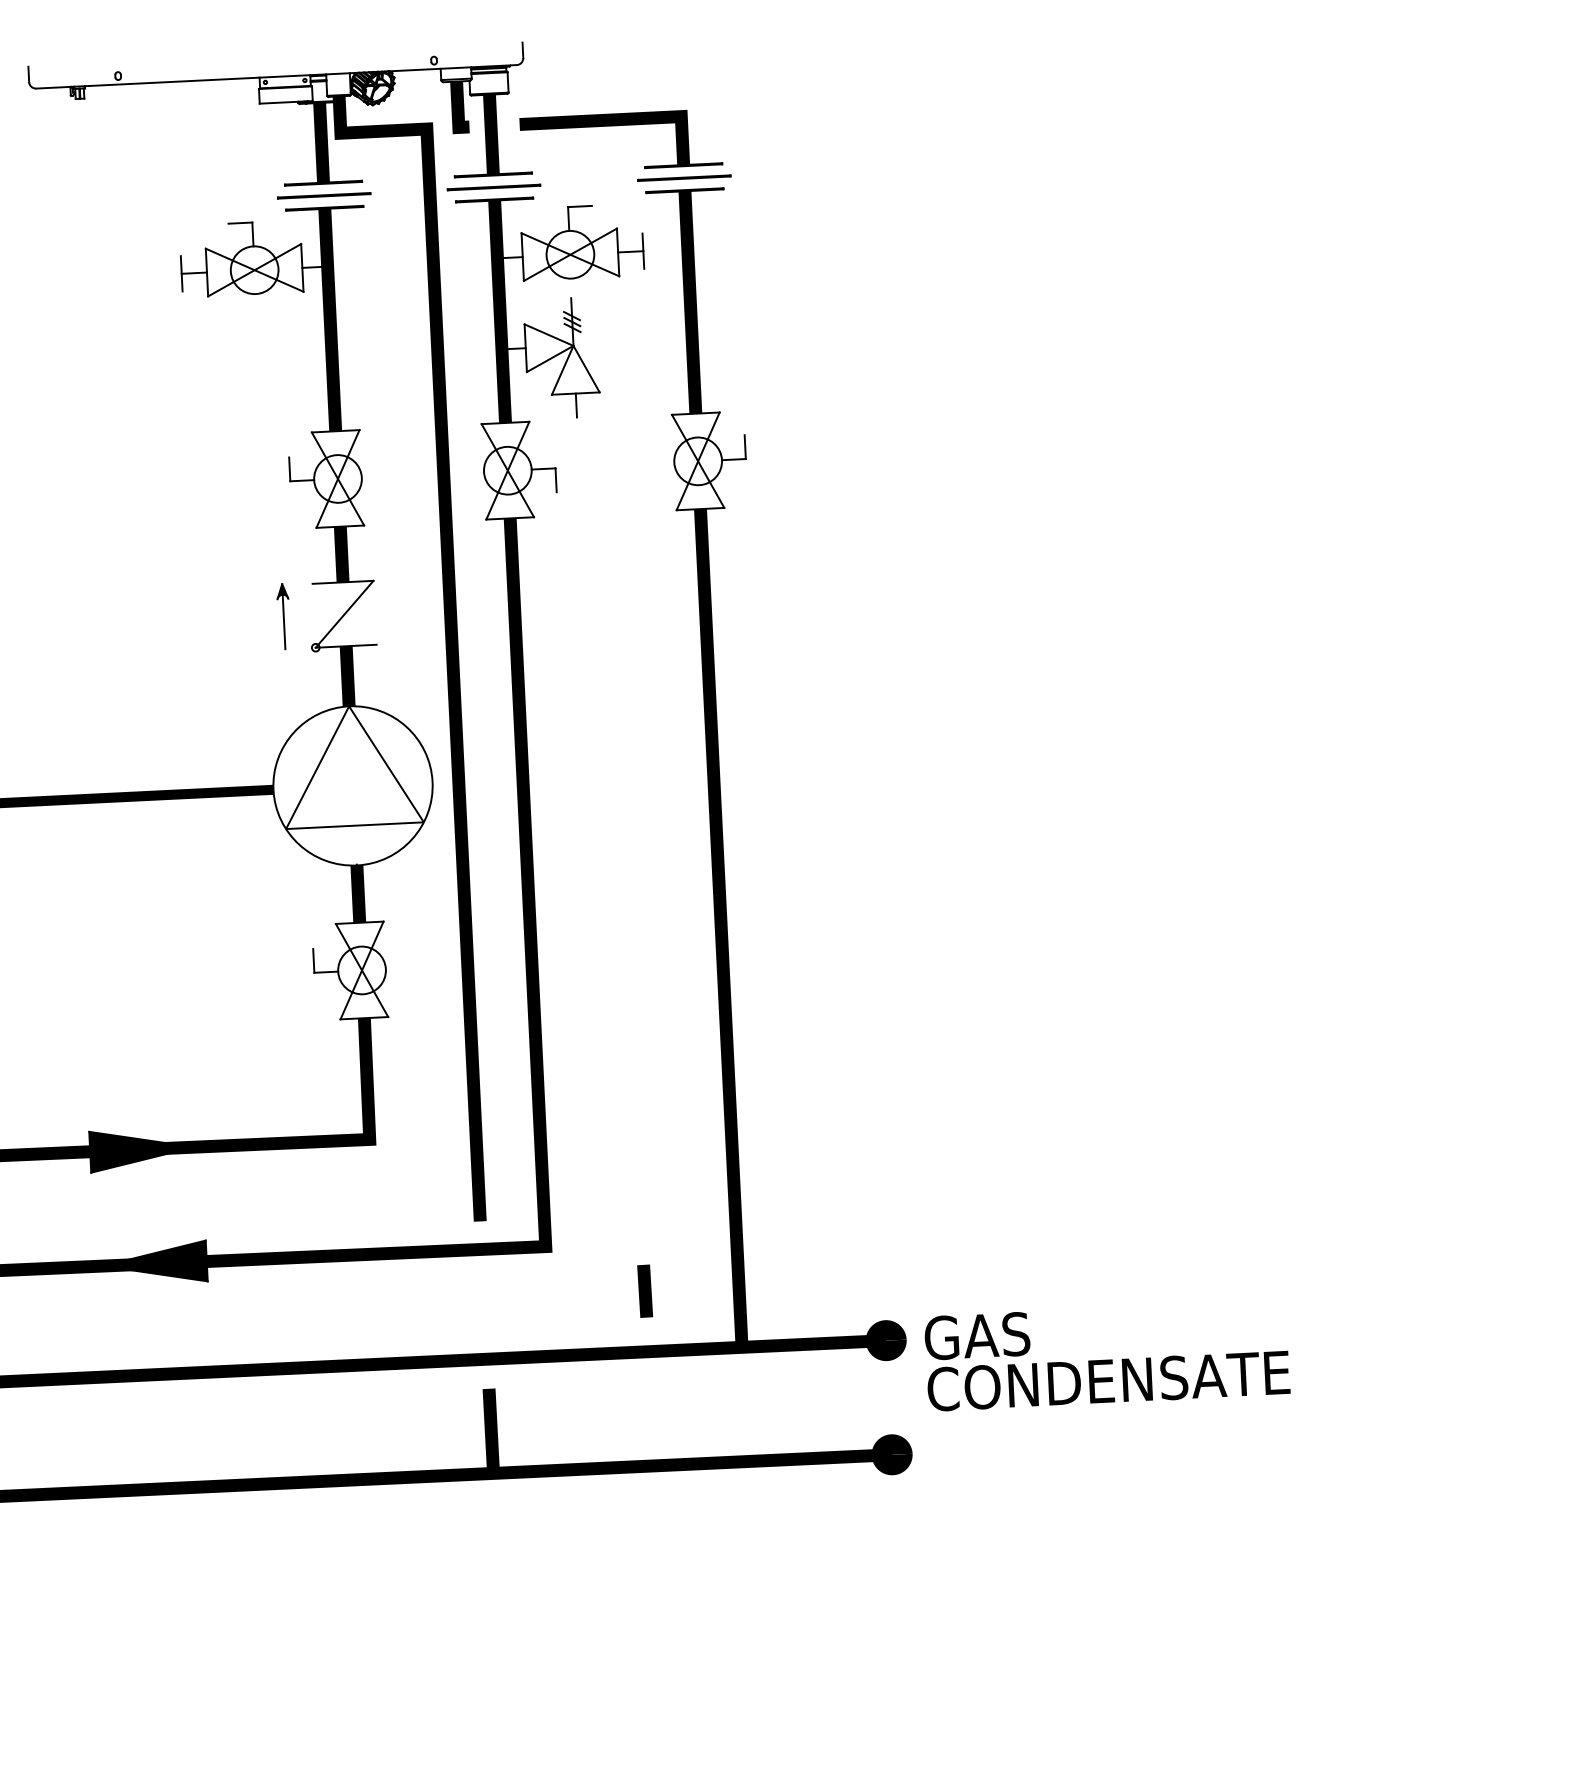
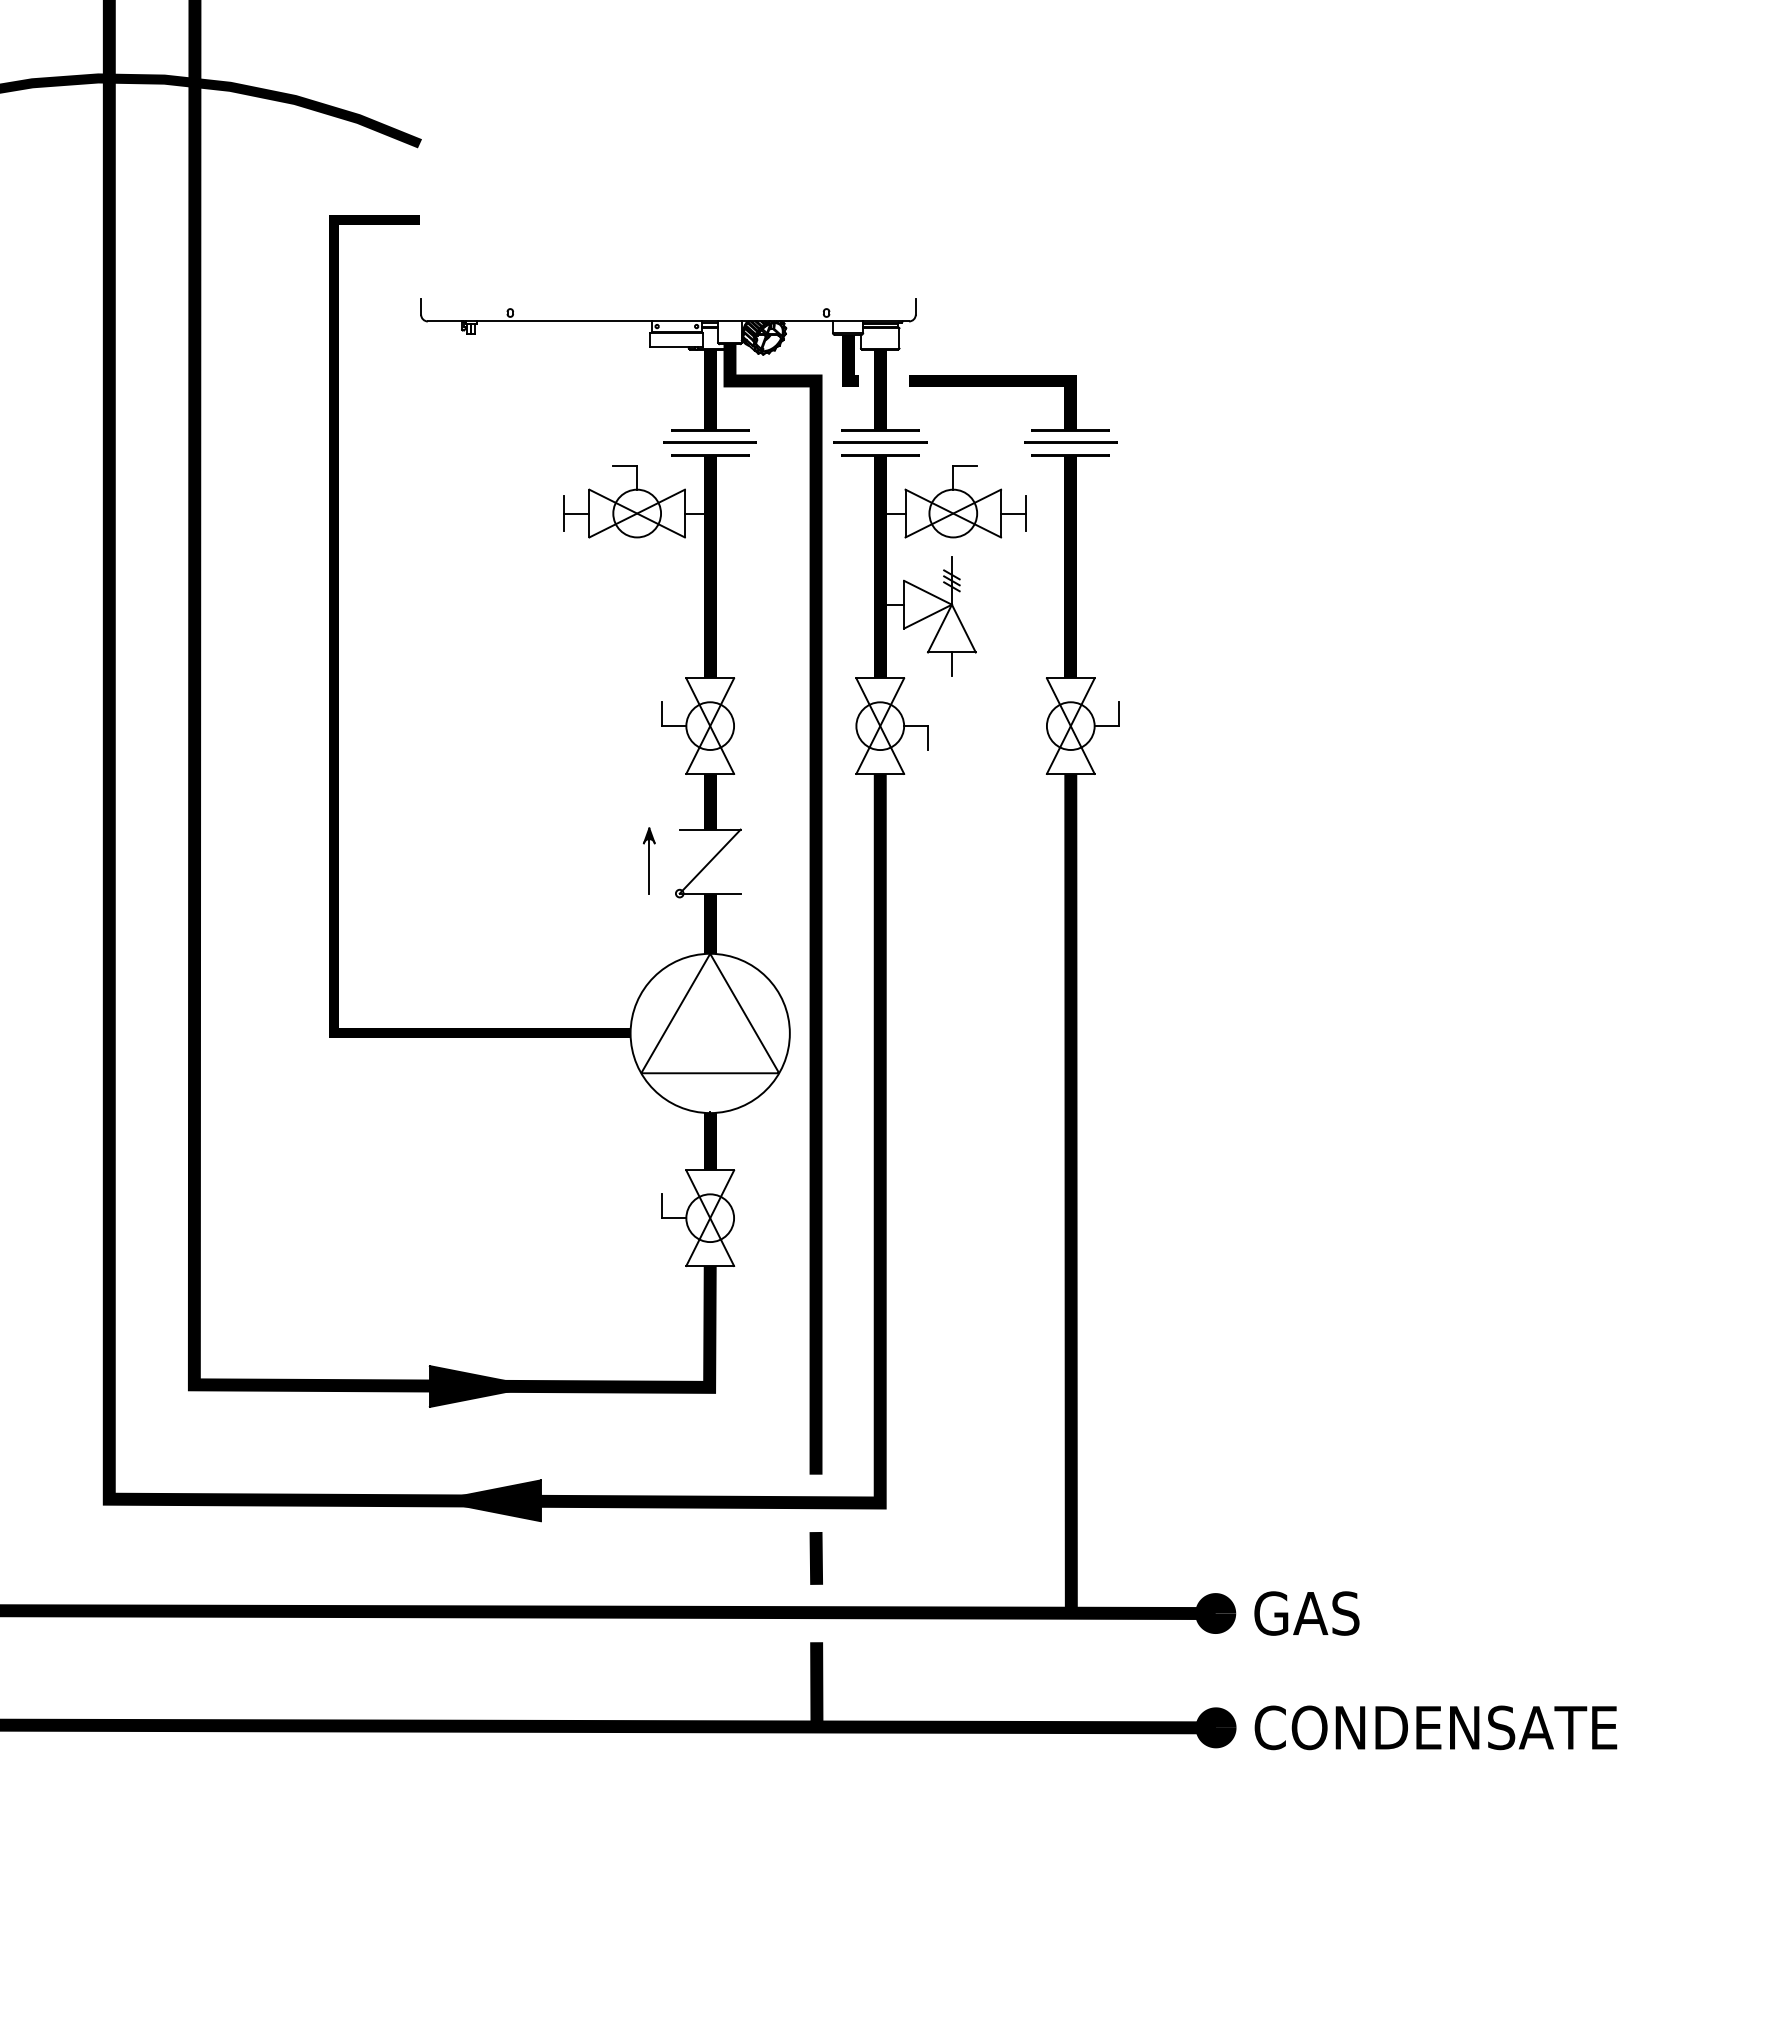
line: (644, 1291) -> (815, 1558), moved
text: (1108, 1380) -> (1435, 1727), moved

